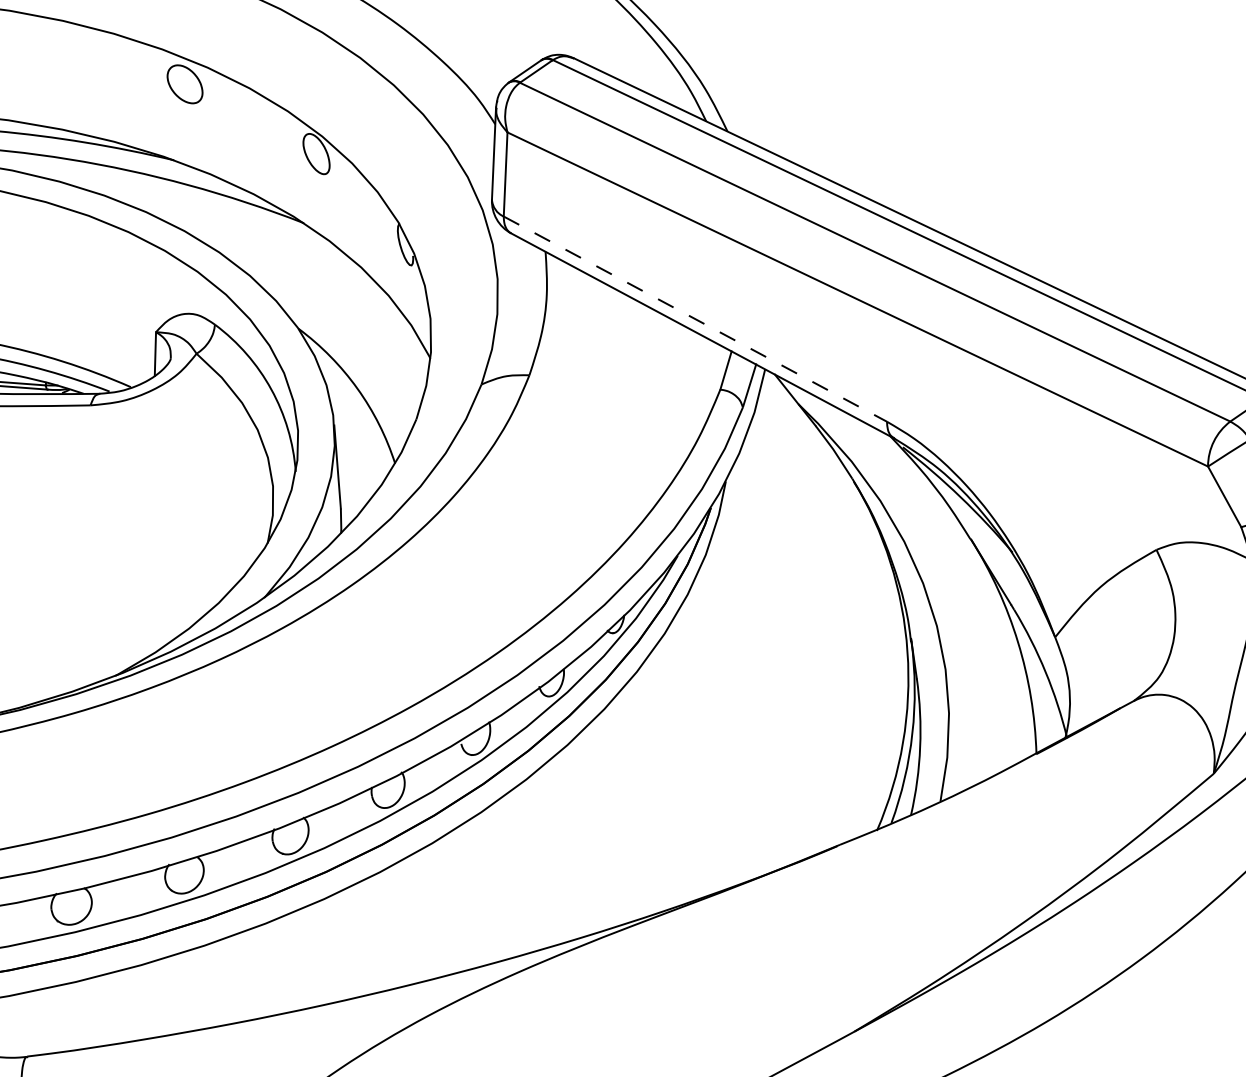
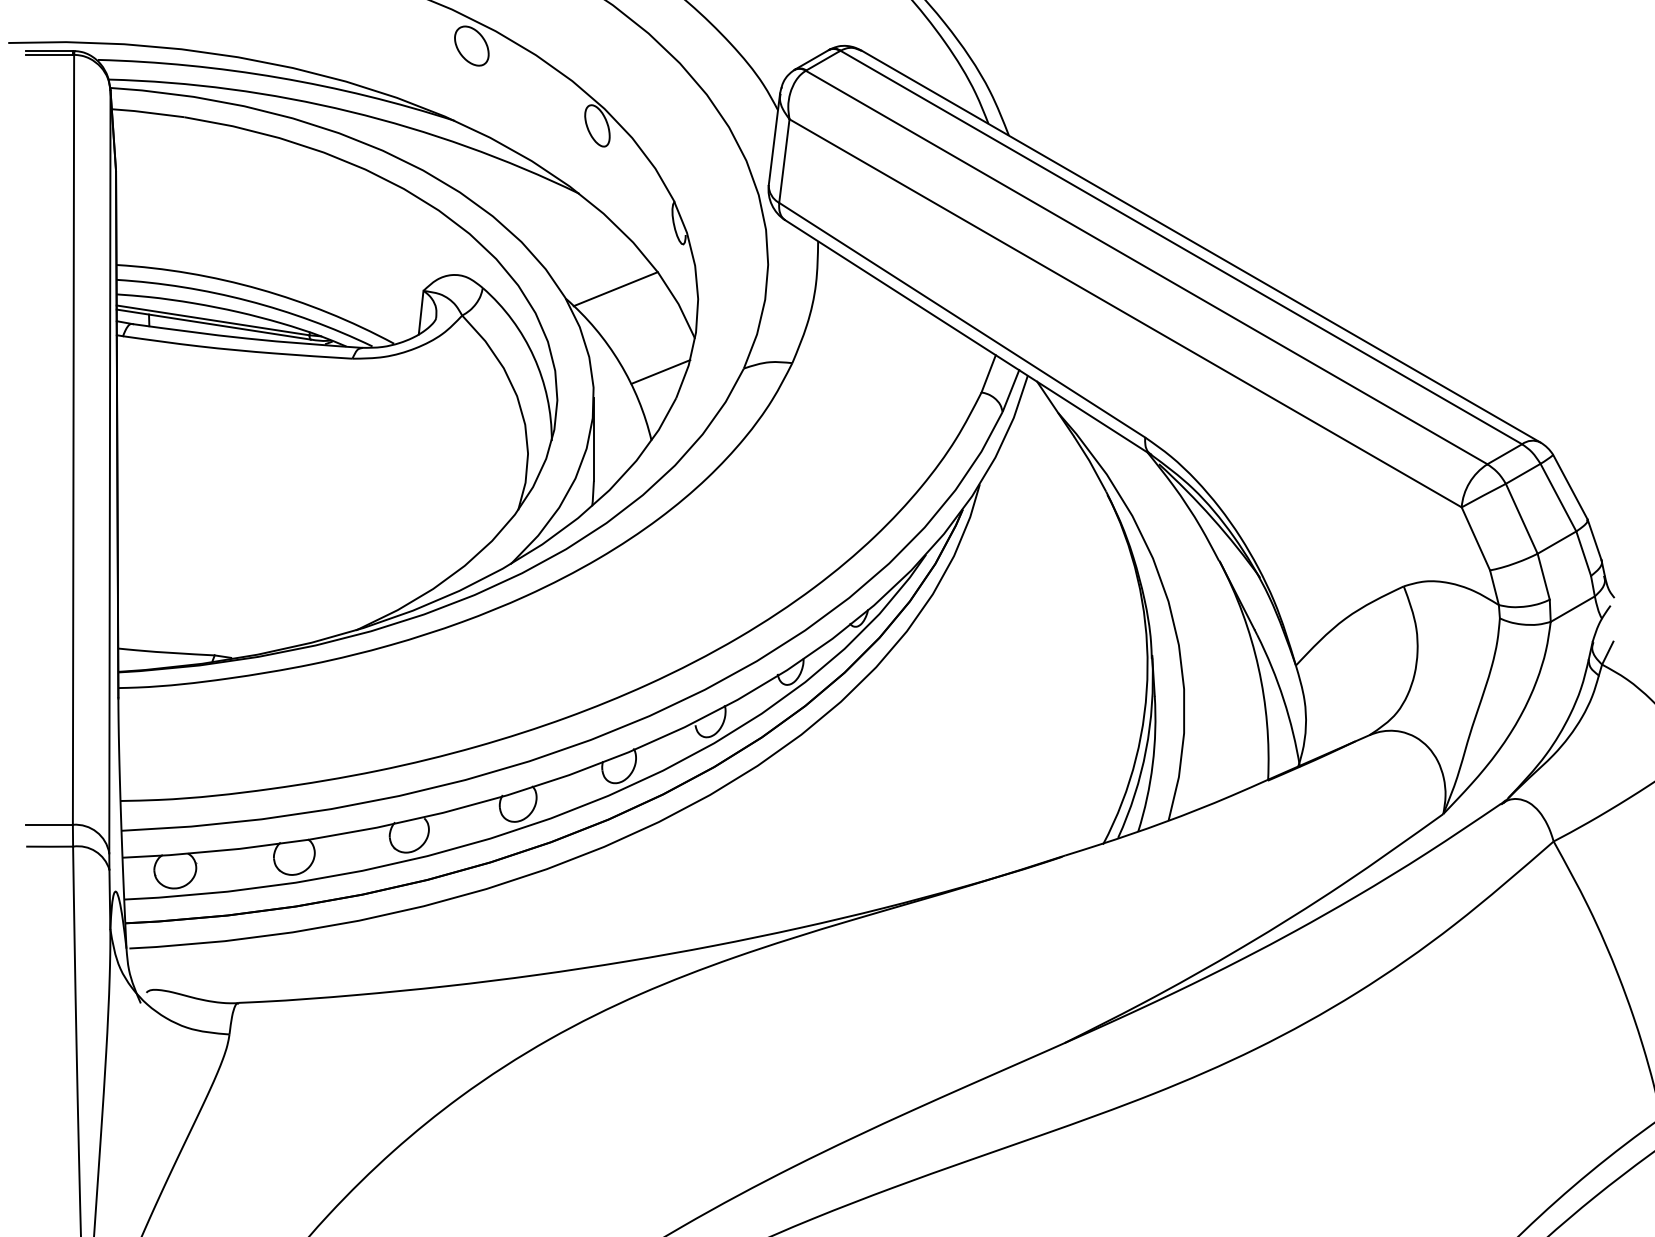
line: (347, 315) -> (615, 289), added
line: (695, 319) -> (962, 320), dashed -> solid
line: (398, 393) -> (660, 371), added

